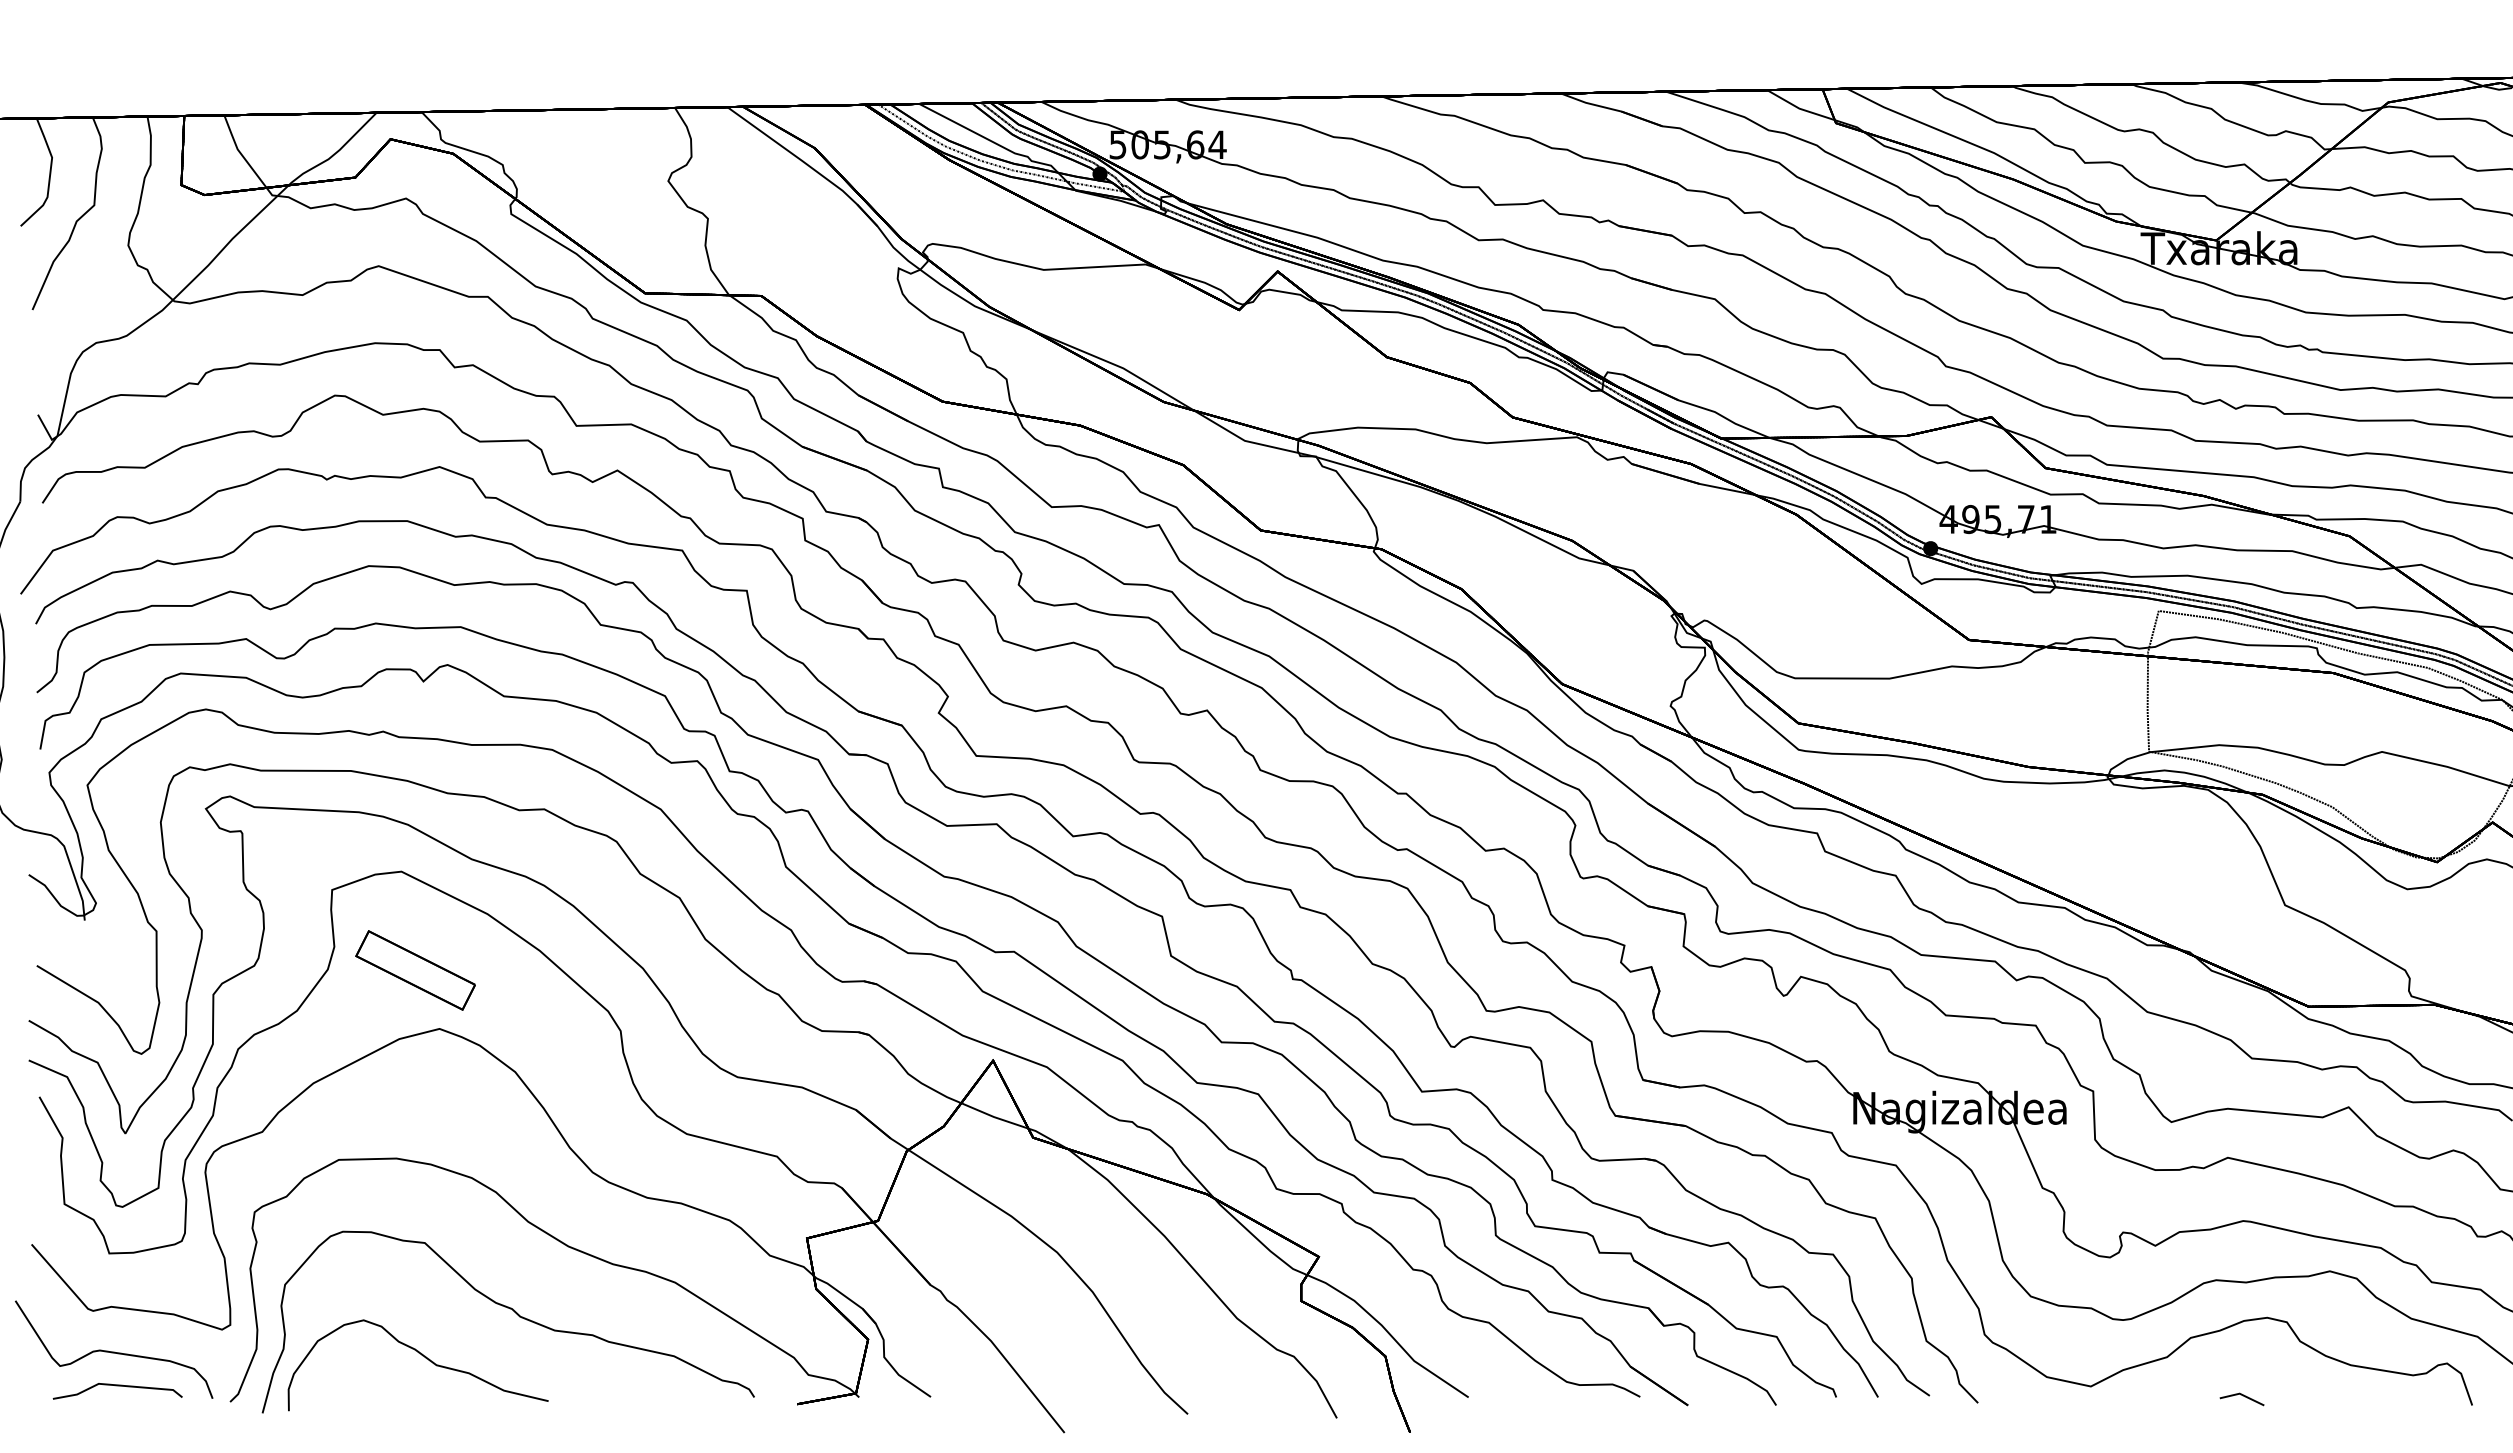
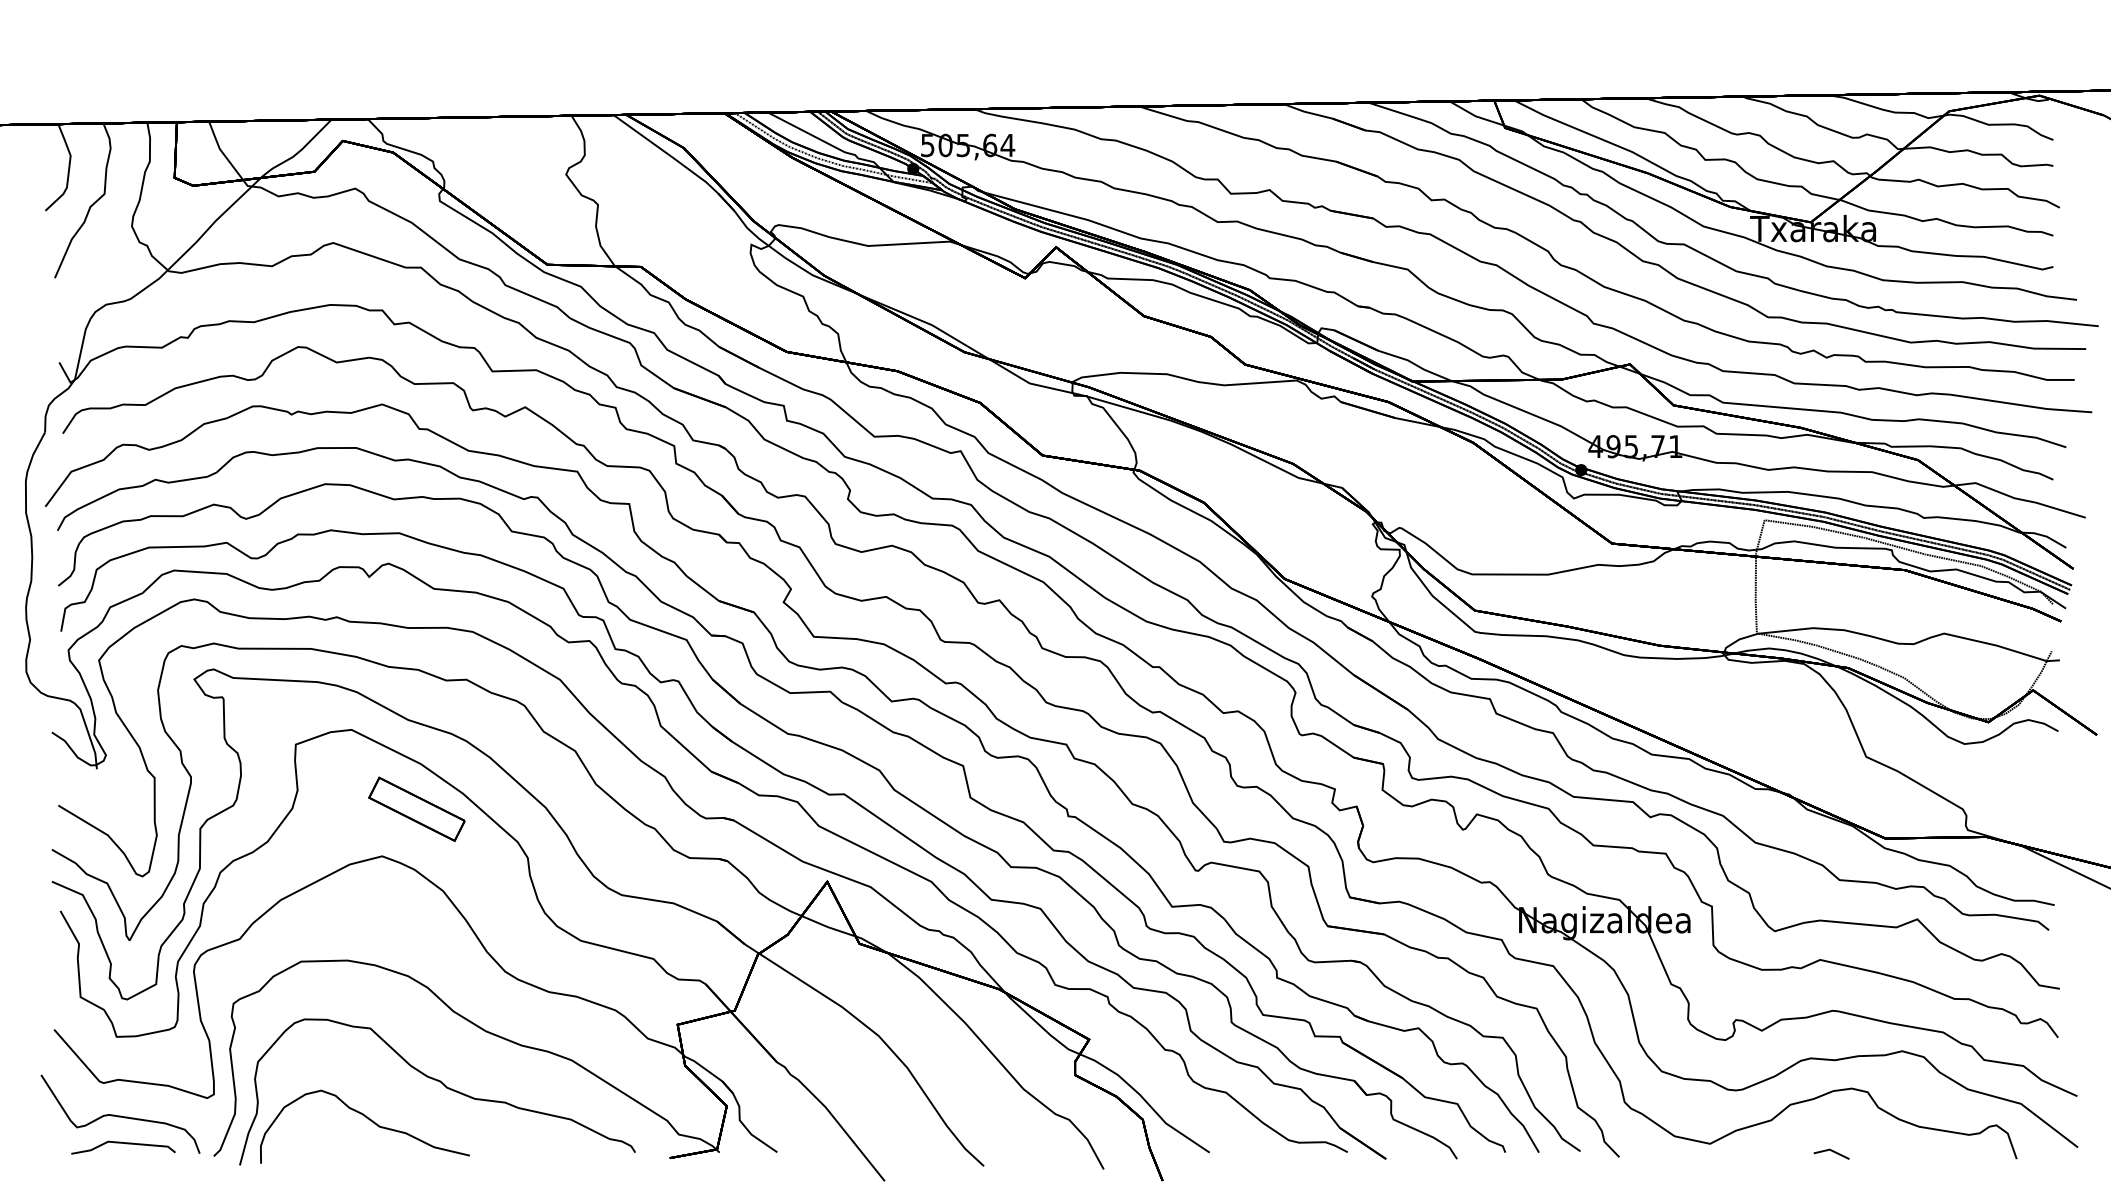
part: (415, 969) -> (416, 808), moved

